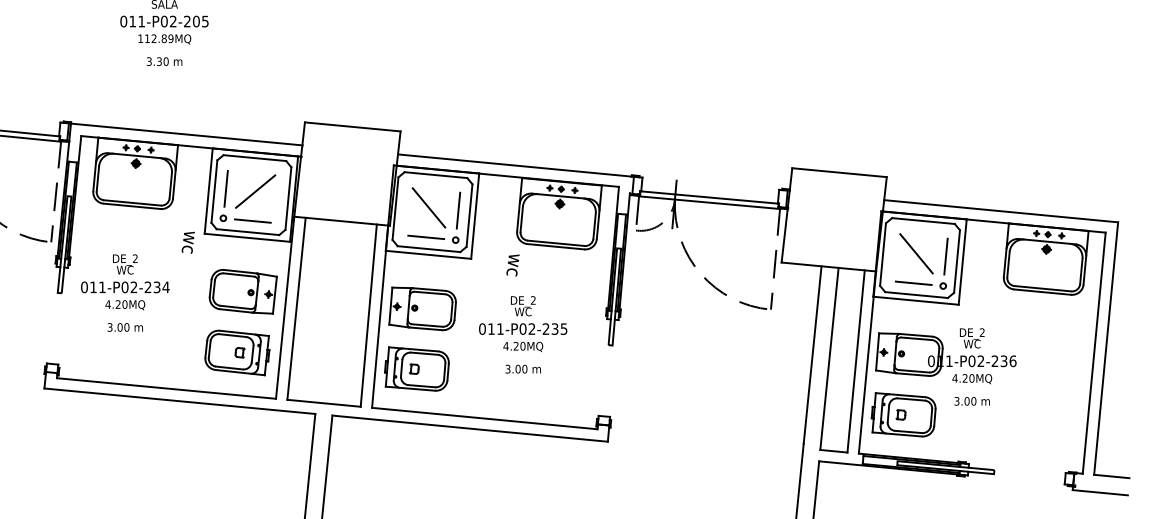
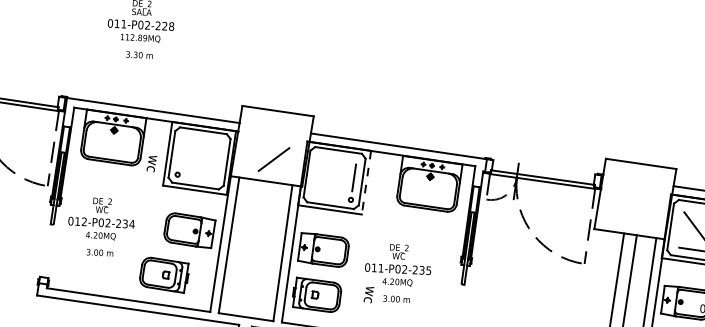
text: (200, 21) -> (167, 26), 011-P02-205 -> 011-P02-228
line: (225, 188) -> (180, 152), removed
line: (255, 191) -> (273, 159), moved
line: (428, 207) -> (331, 174), removed
line: (475, 216) -> (366, 182), solid -> dashed
line: (252, 220) -> (199, 177), removed
line: (426, 237) -> (329, 196), removed
text: (187, 242) -> (151, 163), moved
text: (512, 265) -> (368, 294), moved
text: (102, 286) -> (84, 221), 011-P02-234 -> 012-P02-234
part: (237, 352) -> (164, 274), moved

